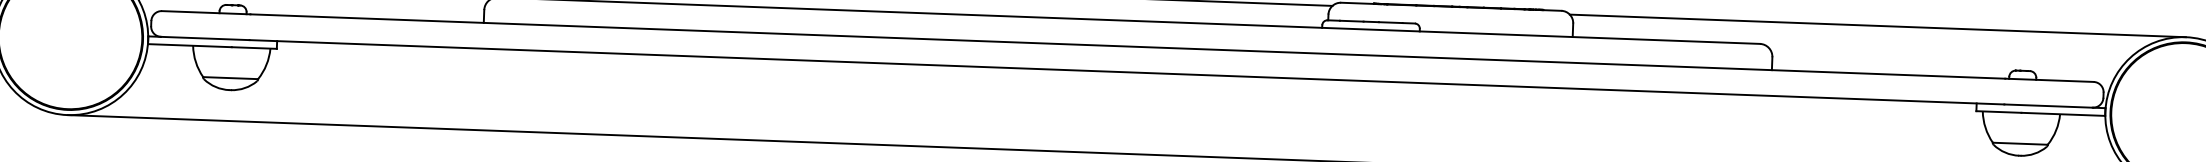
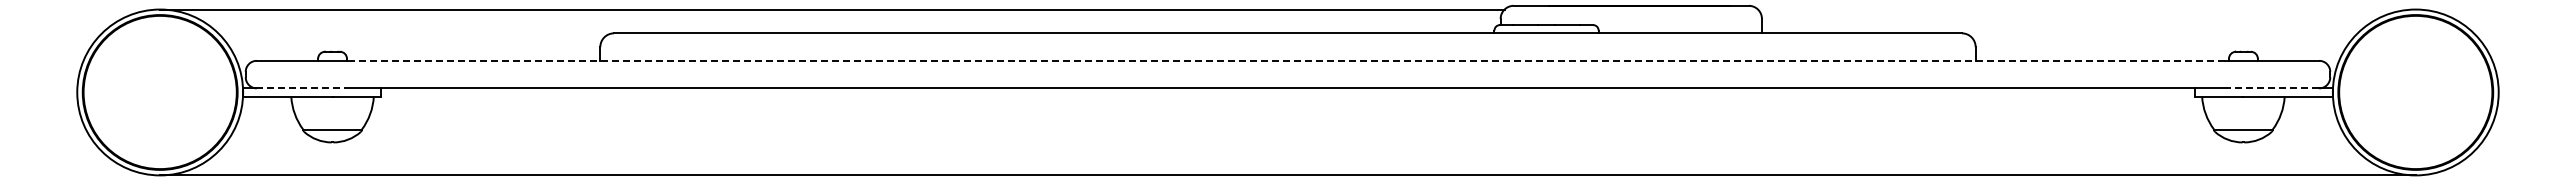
line: (1877, 25) -> (2086, 9), removed
line: (204, 38) -> (303, 88), solid -> dashed
line: (1127, 46) -> (1287, 60), solid -> dashed
line: (2048, 106) -> (2271, 88), solid -> dashed

